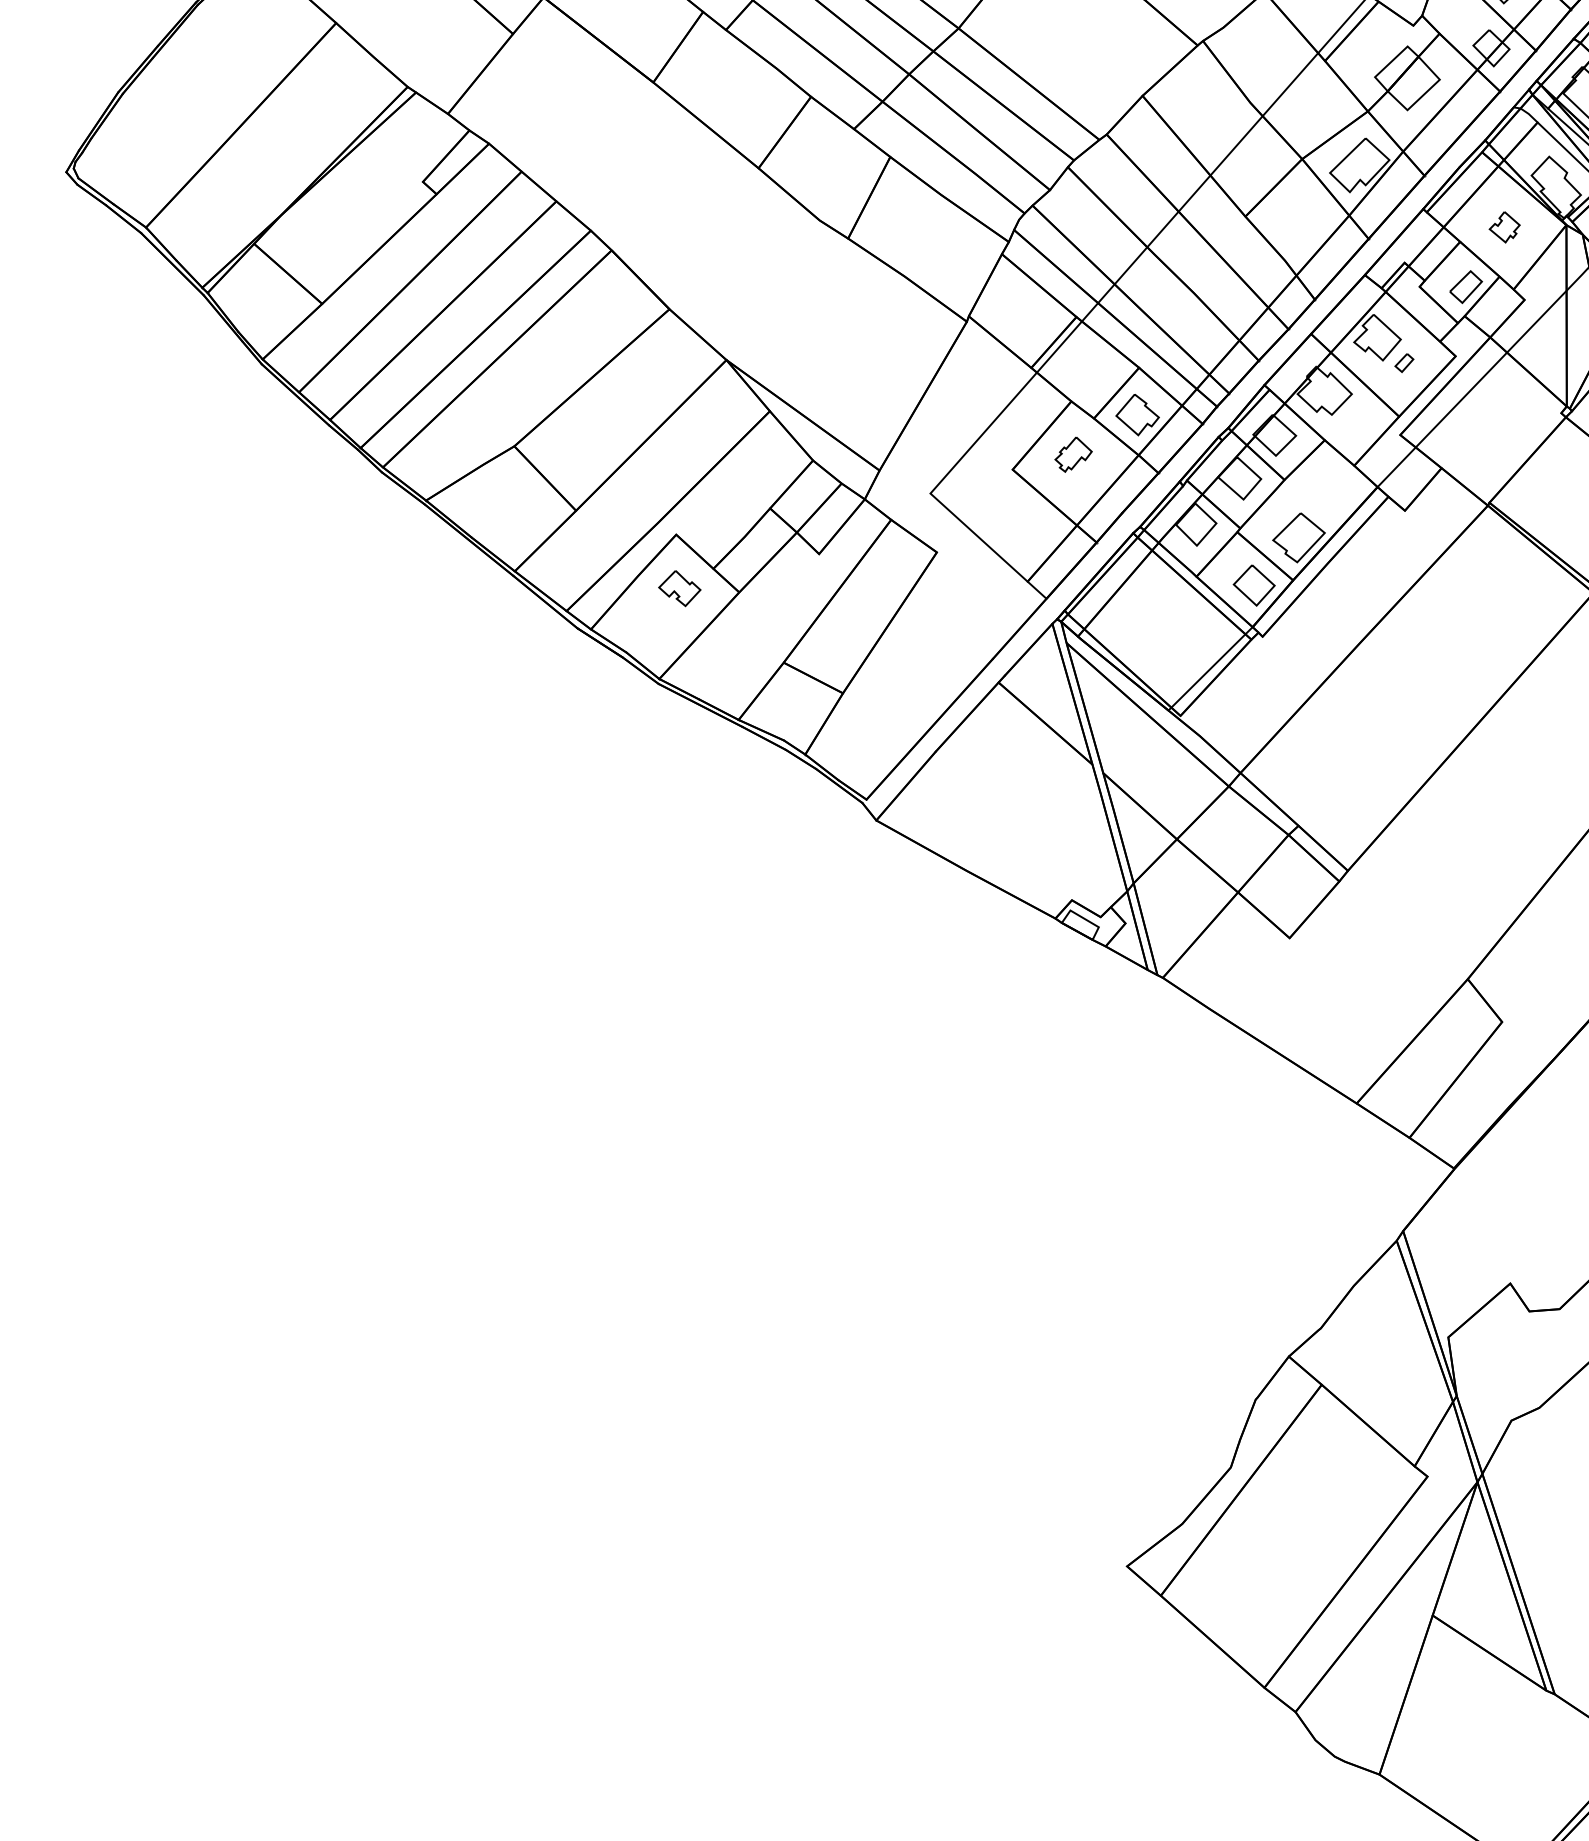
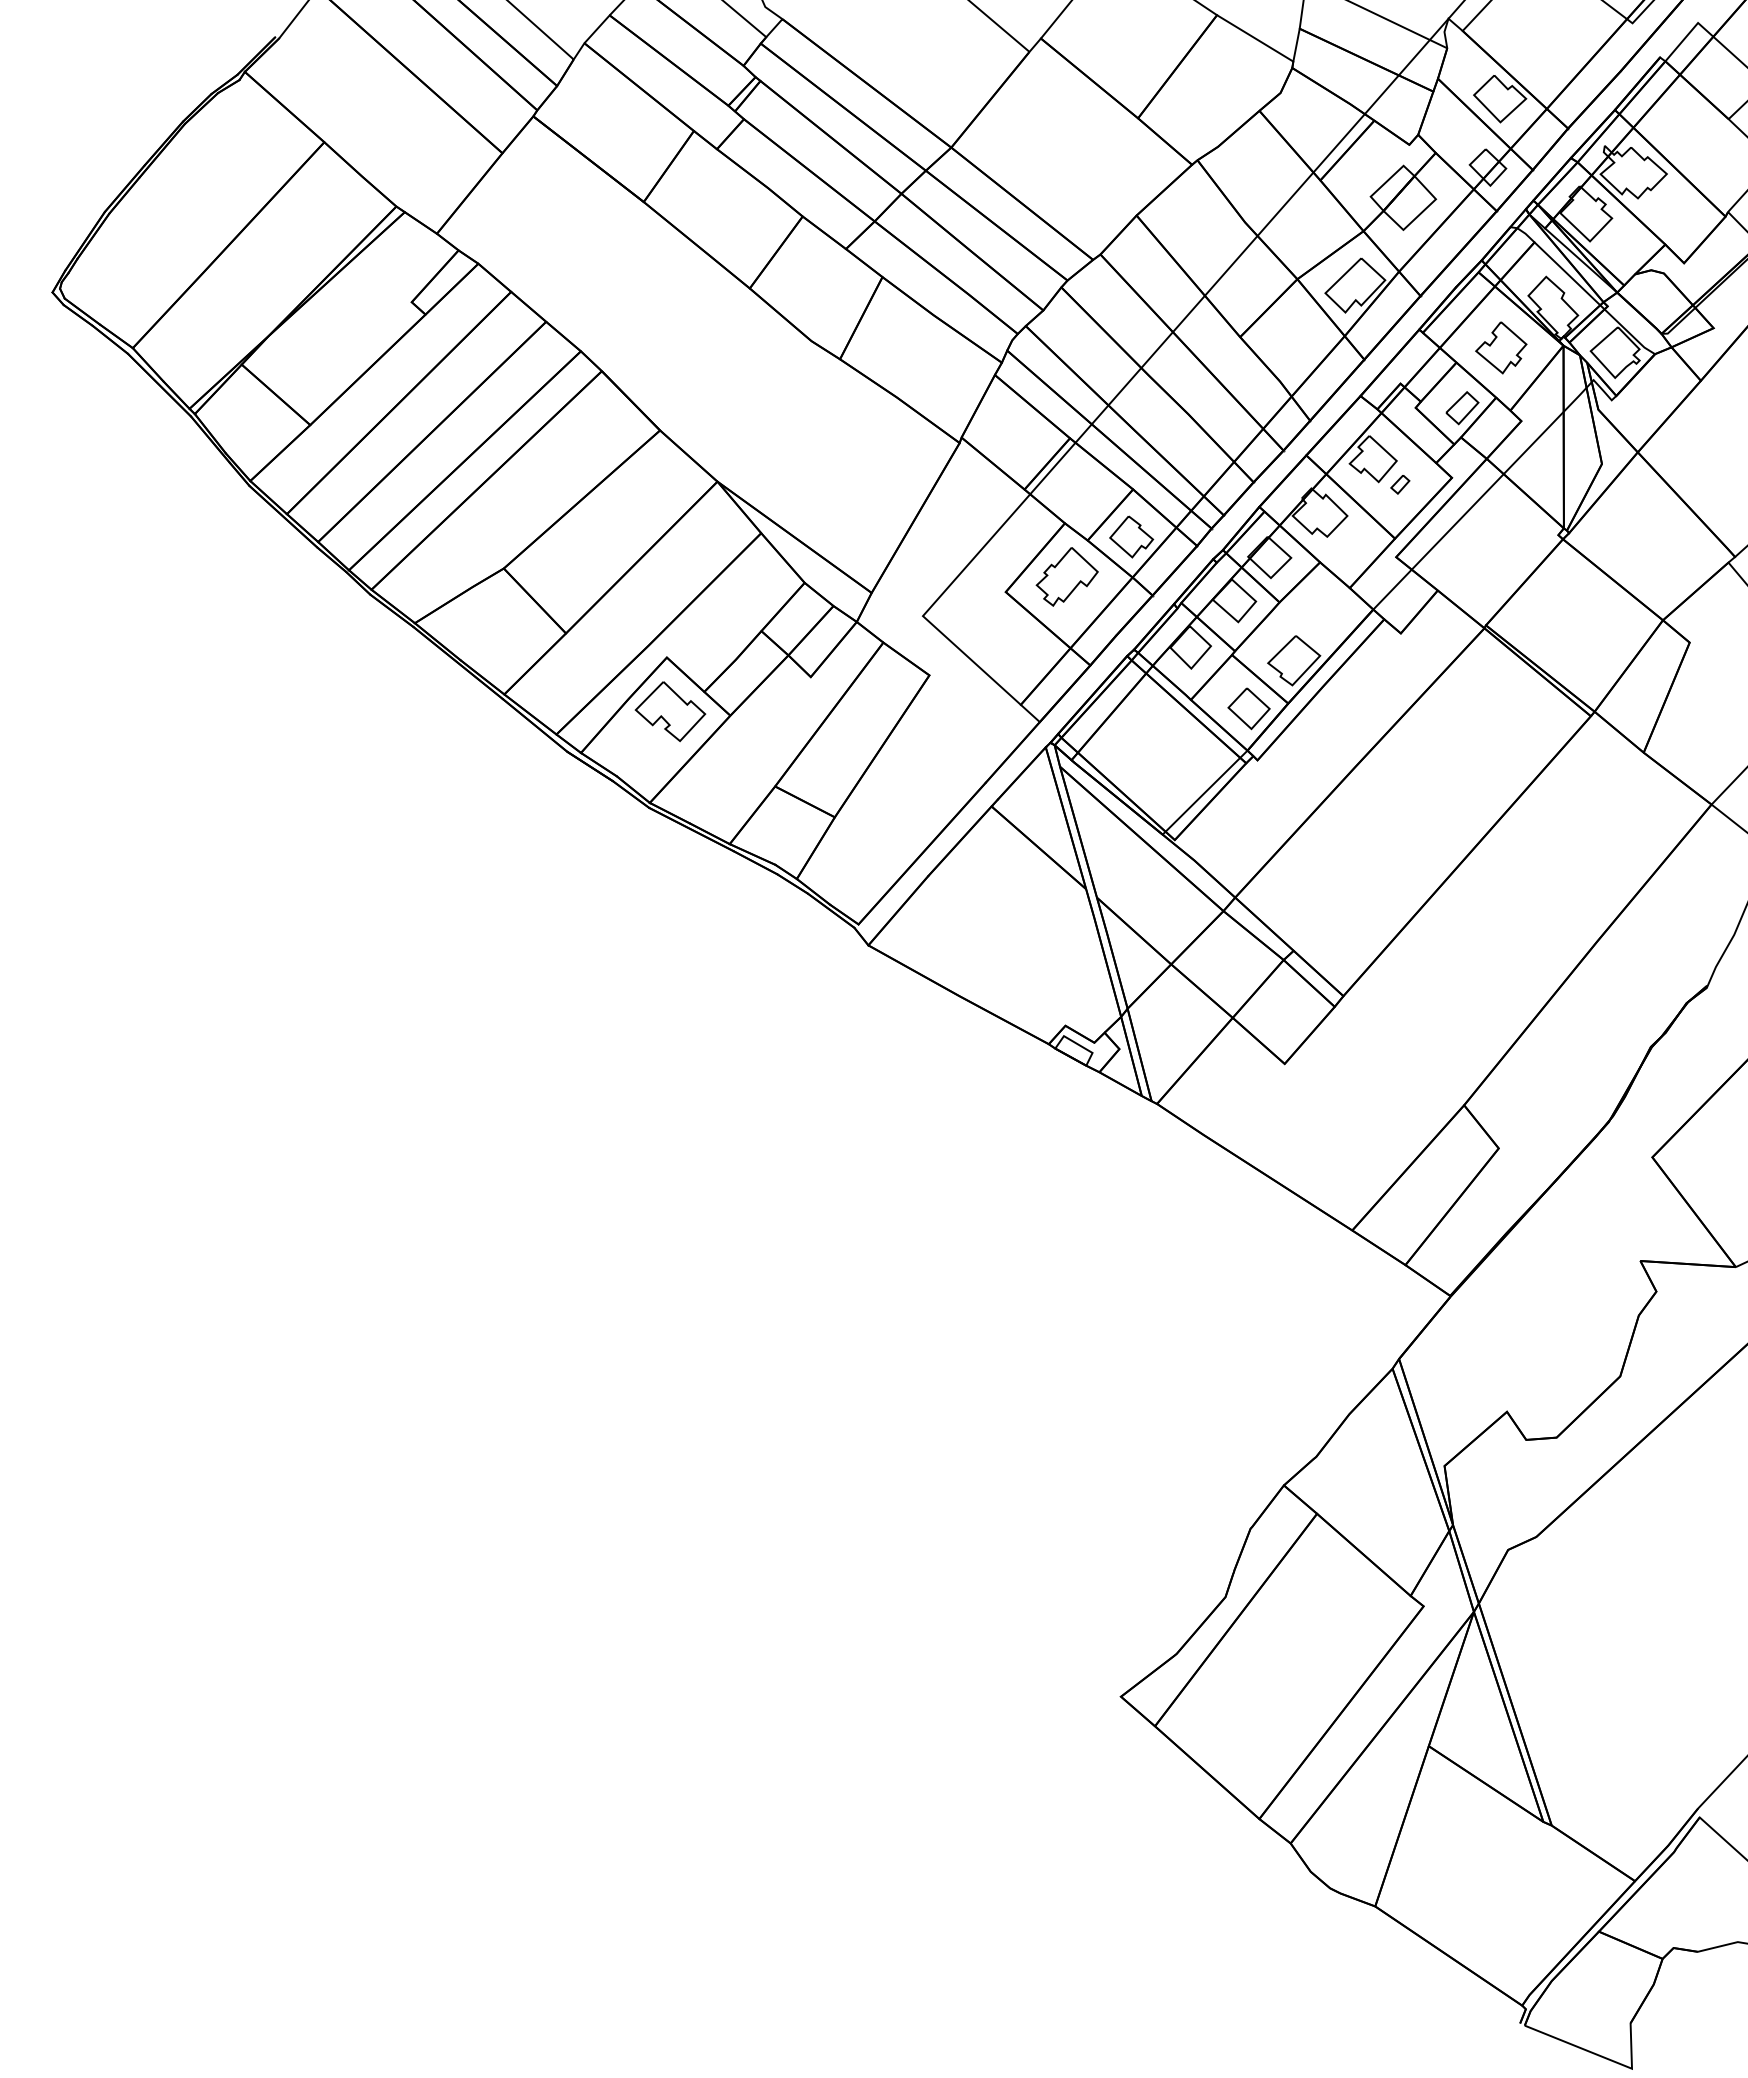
part: (1504, 226) -> (1501, 347), size x1.67
part: (1072, 454) -> (1066, 576), size x1.67
part: (679, 588) -> (670, 711), size x1.67

